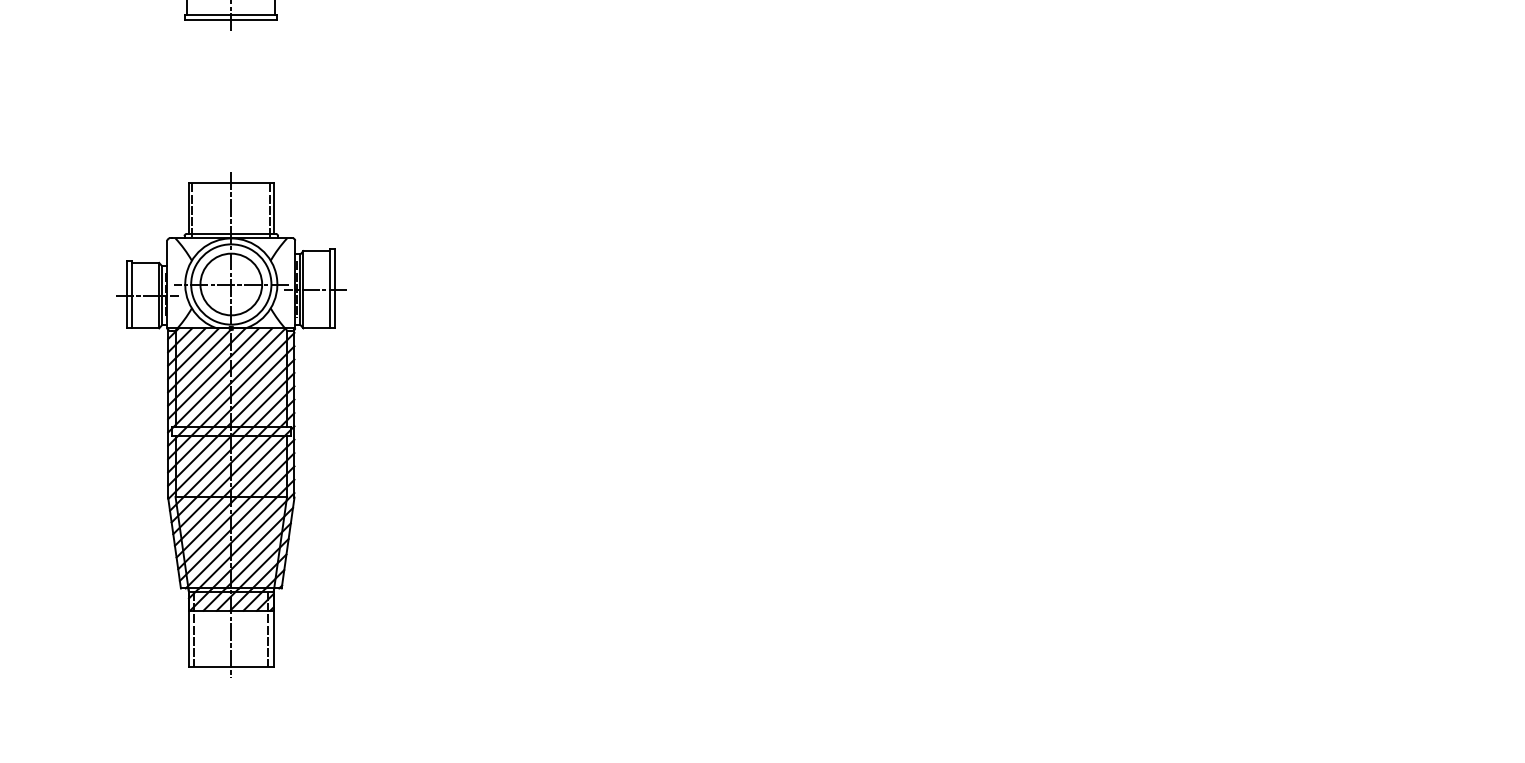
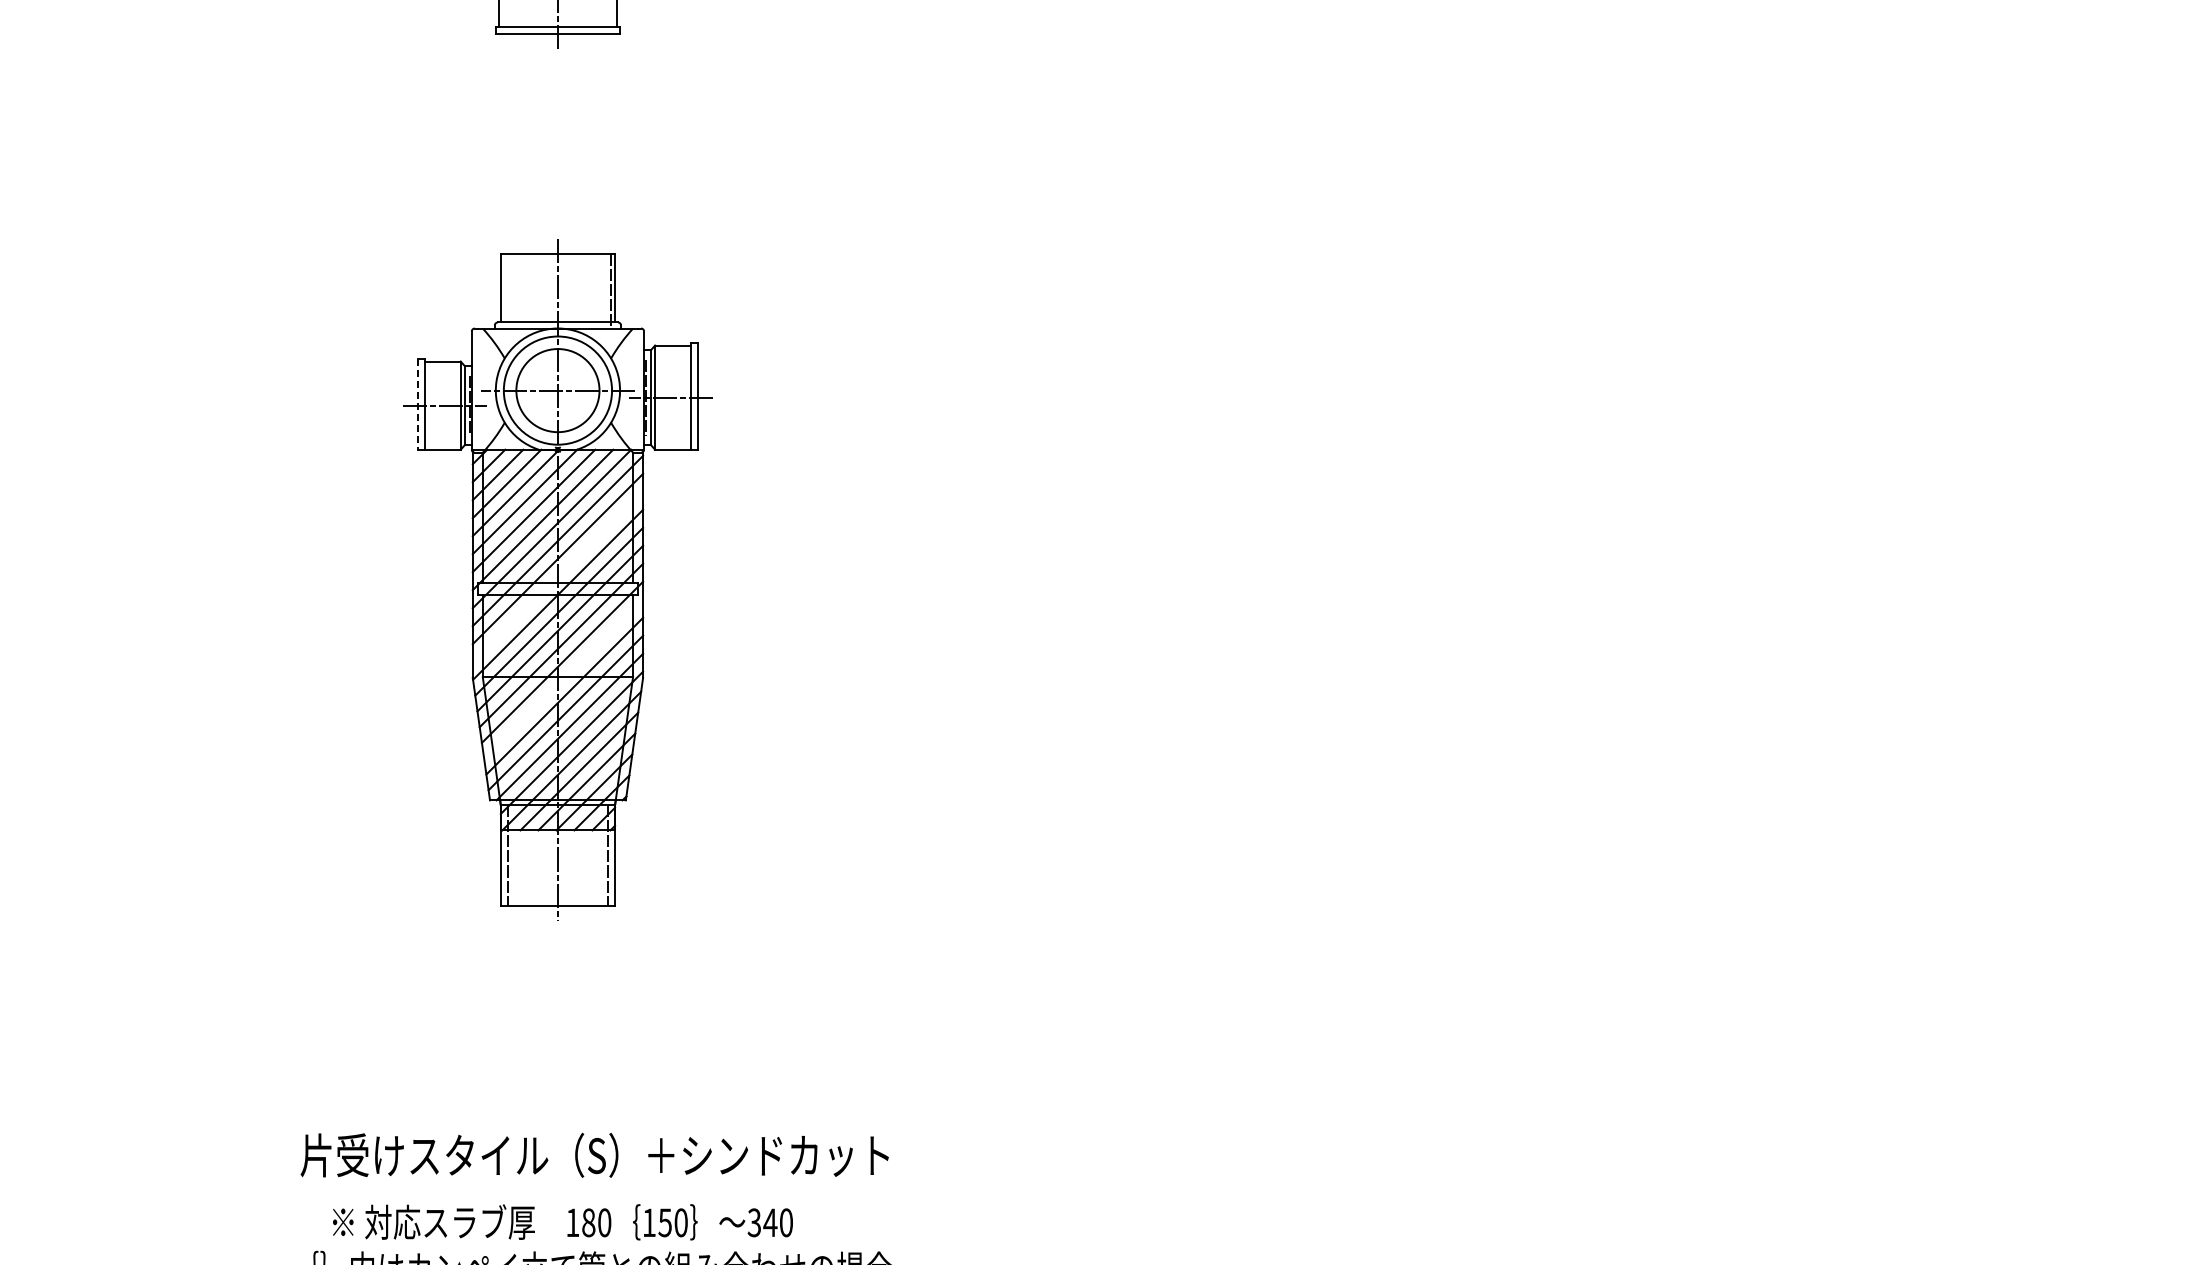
line: (192, 210) -> (505, 291), removed
line: (127, 294) -> (417, 404), solid -> dashed
line: (230, 422) -> (557, 576), removed
line: (235, 498) -> (563, 678), removed

